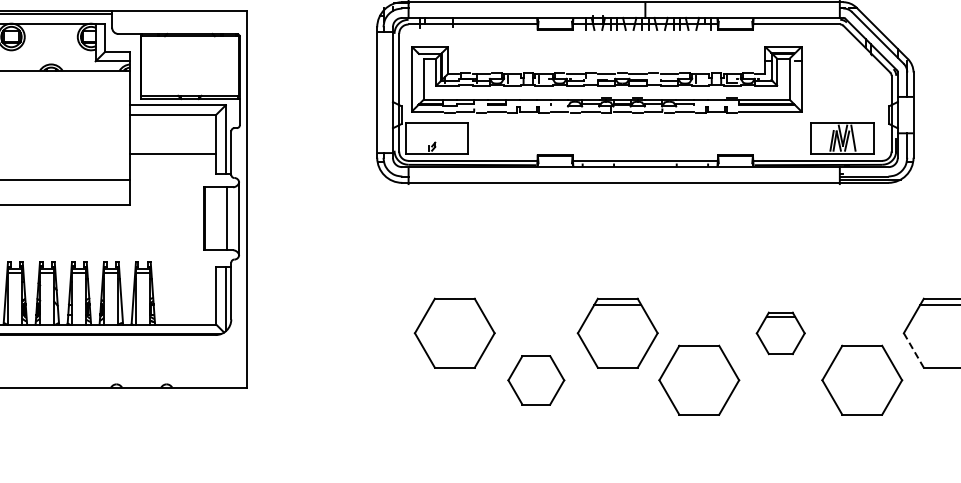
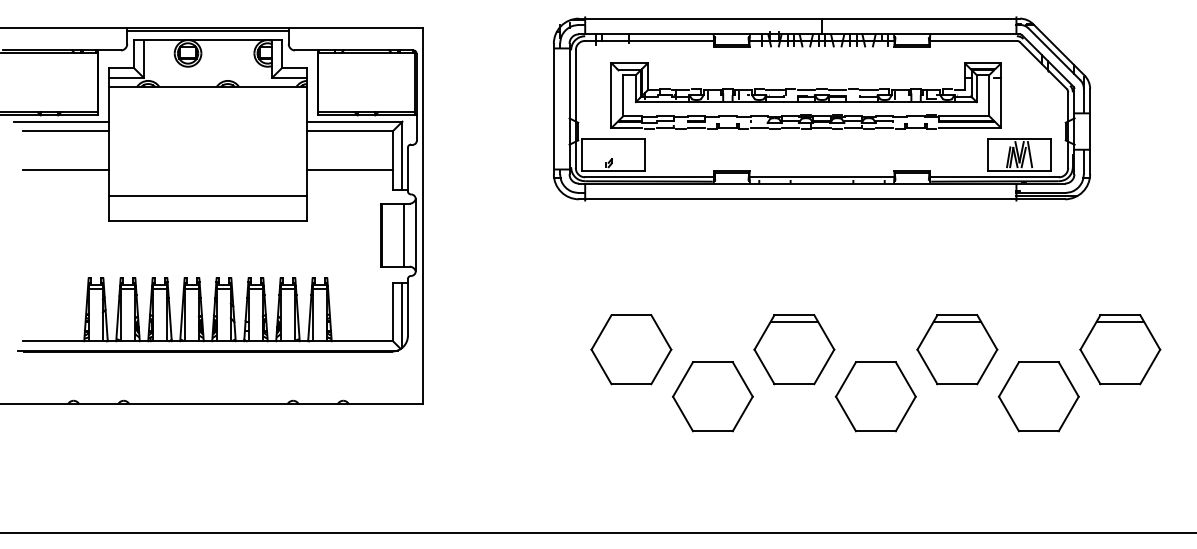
part: (605, 79) -> (805, 95), moved
part: (780, 333) -> (957, 349), size x1.67
line: (913, 350) -> (1090, 366), dashed -> solid
part: (535, 380) -> (712, 396), size x1.43

